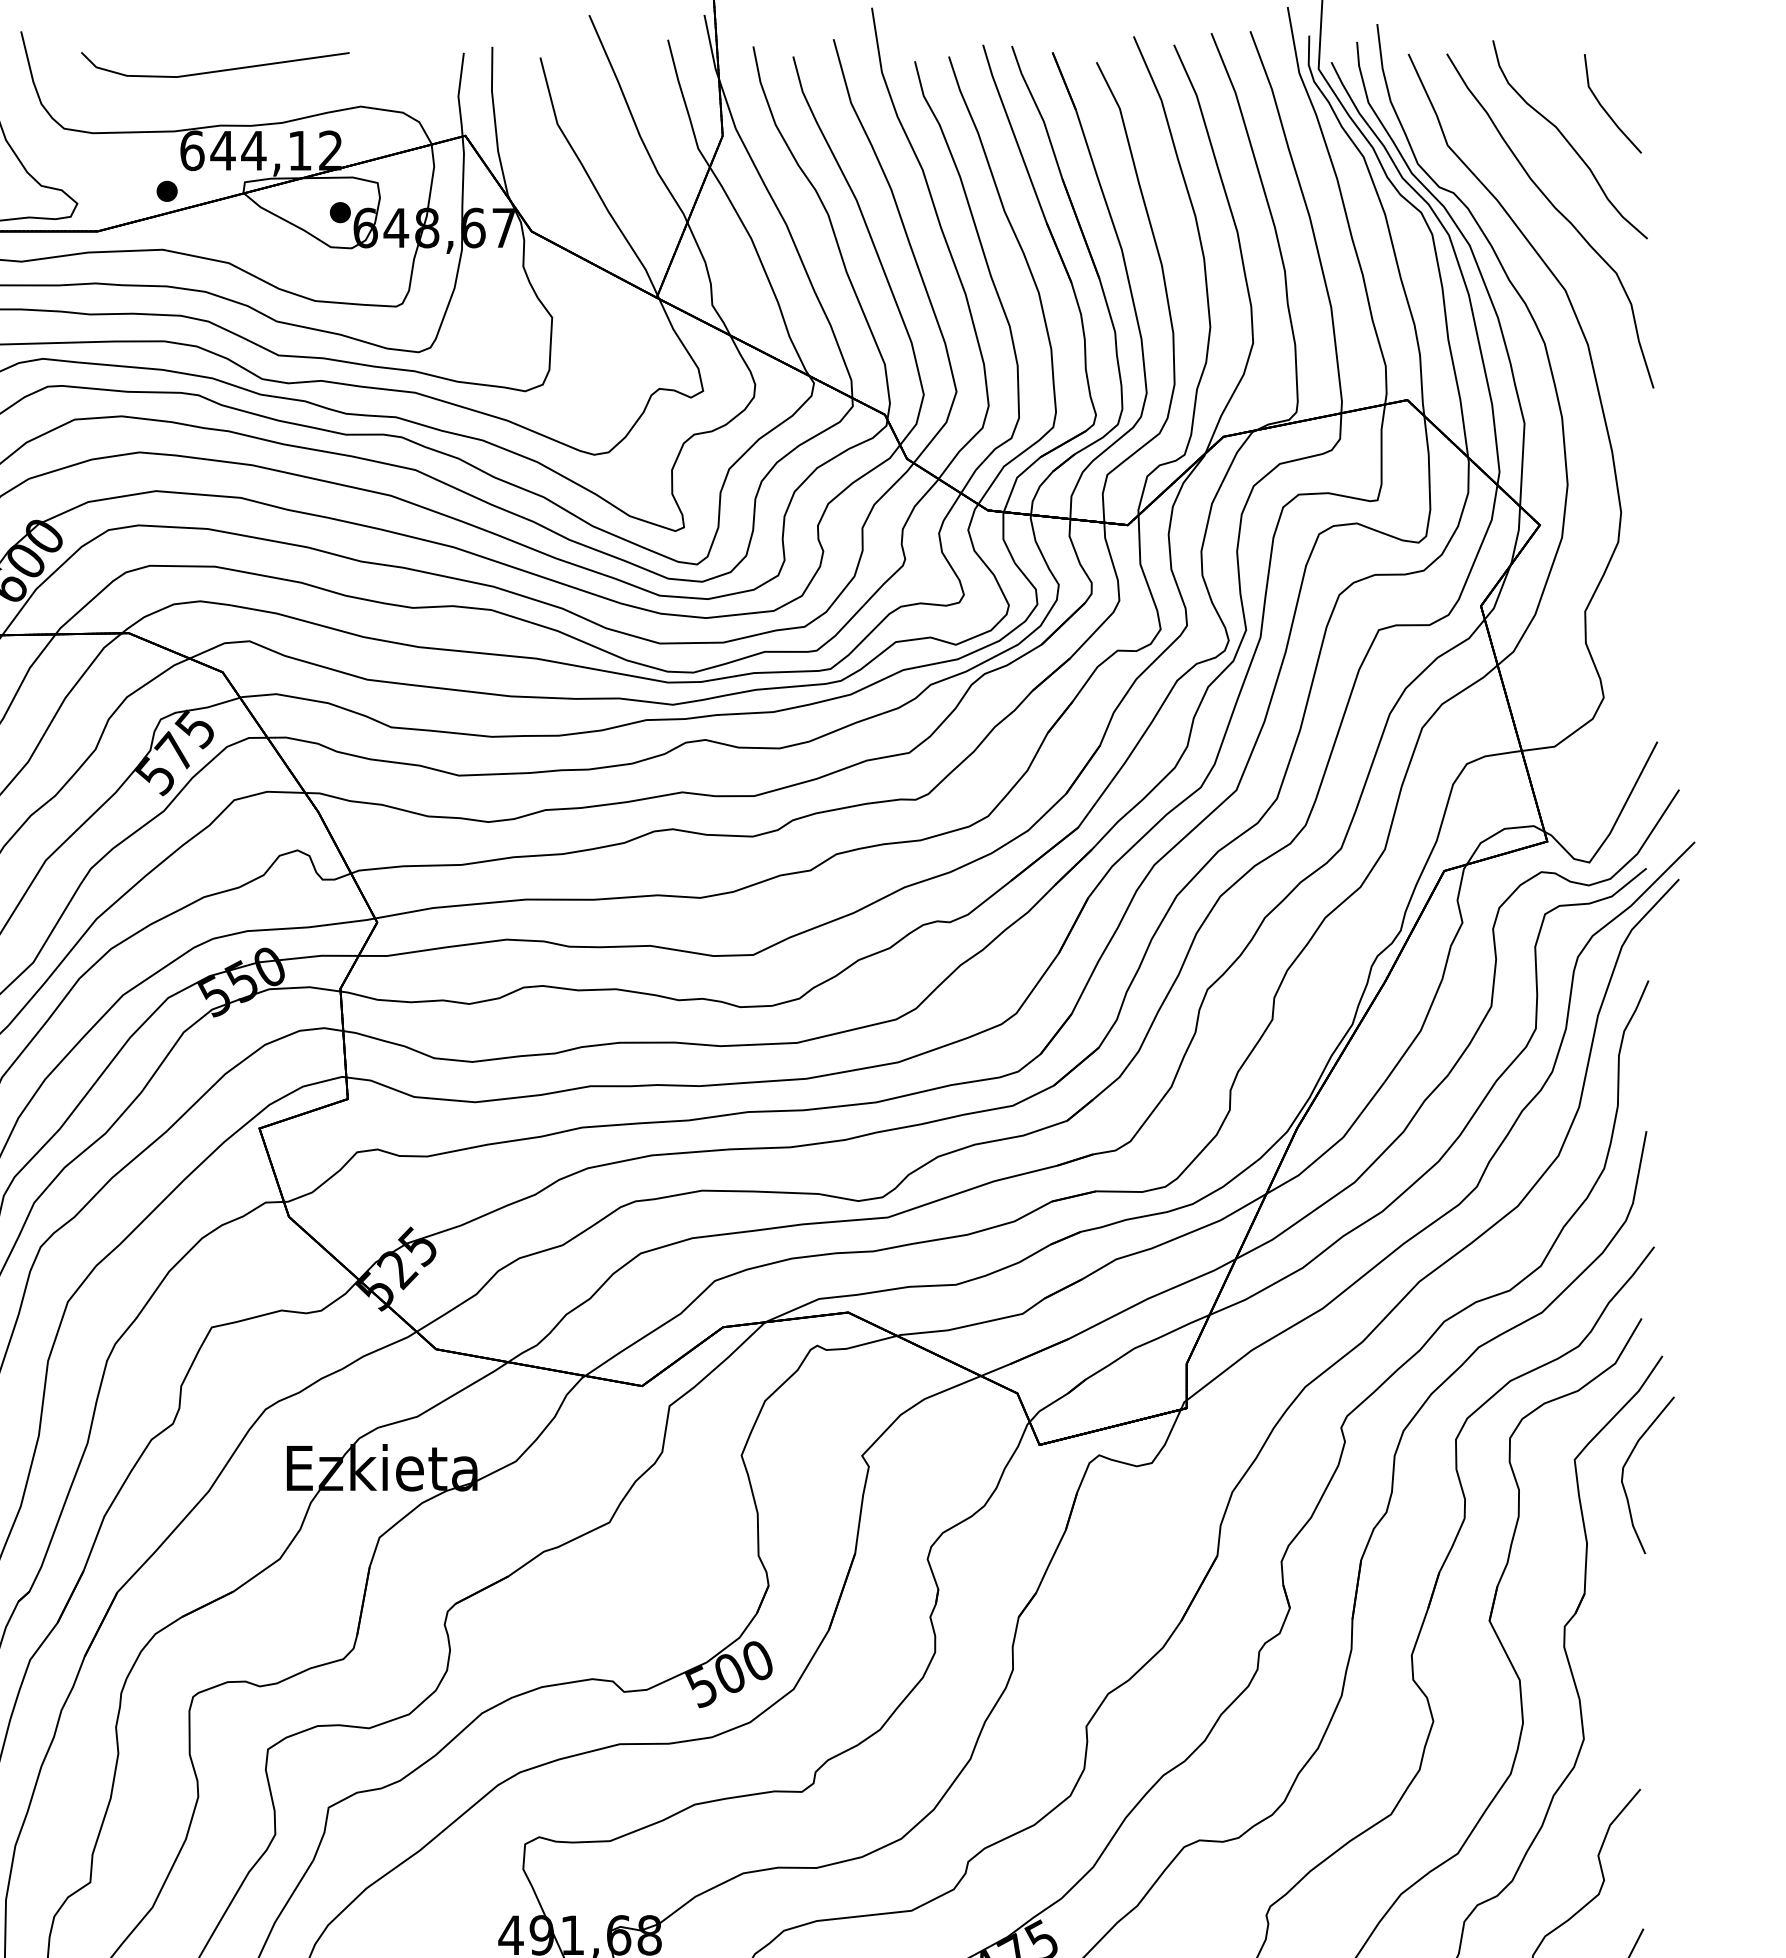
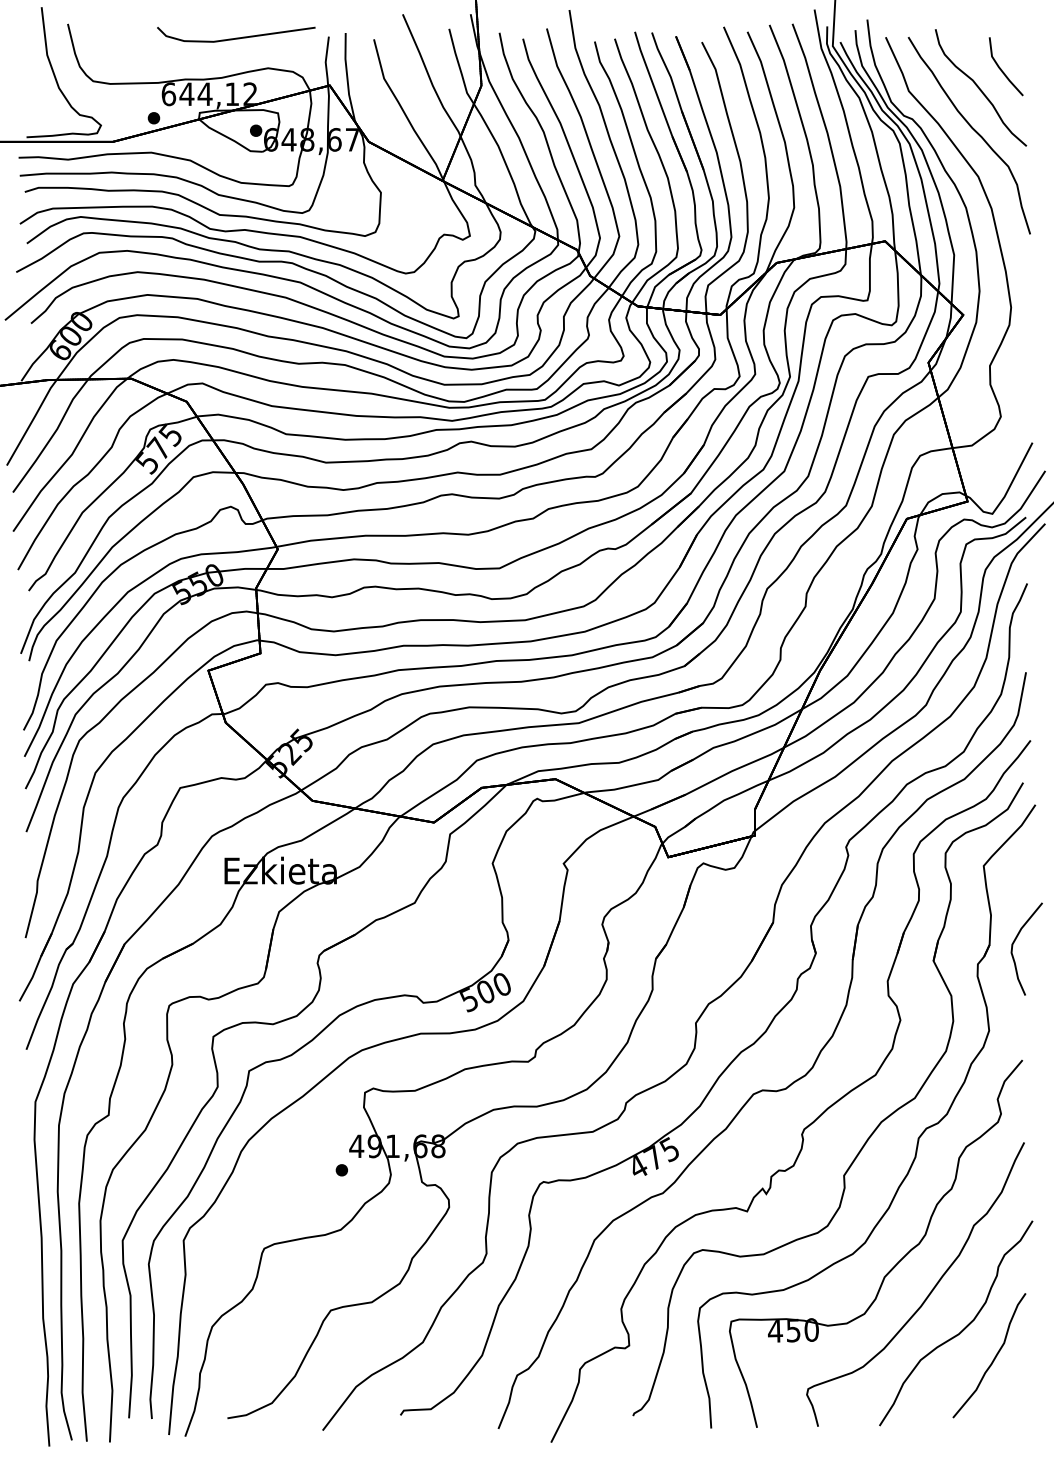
line: (215, 69) -> (236, 37), moved
part: (1626, 1465) -> (1014, 943), moved

